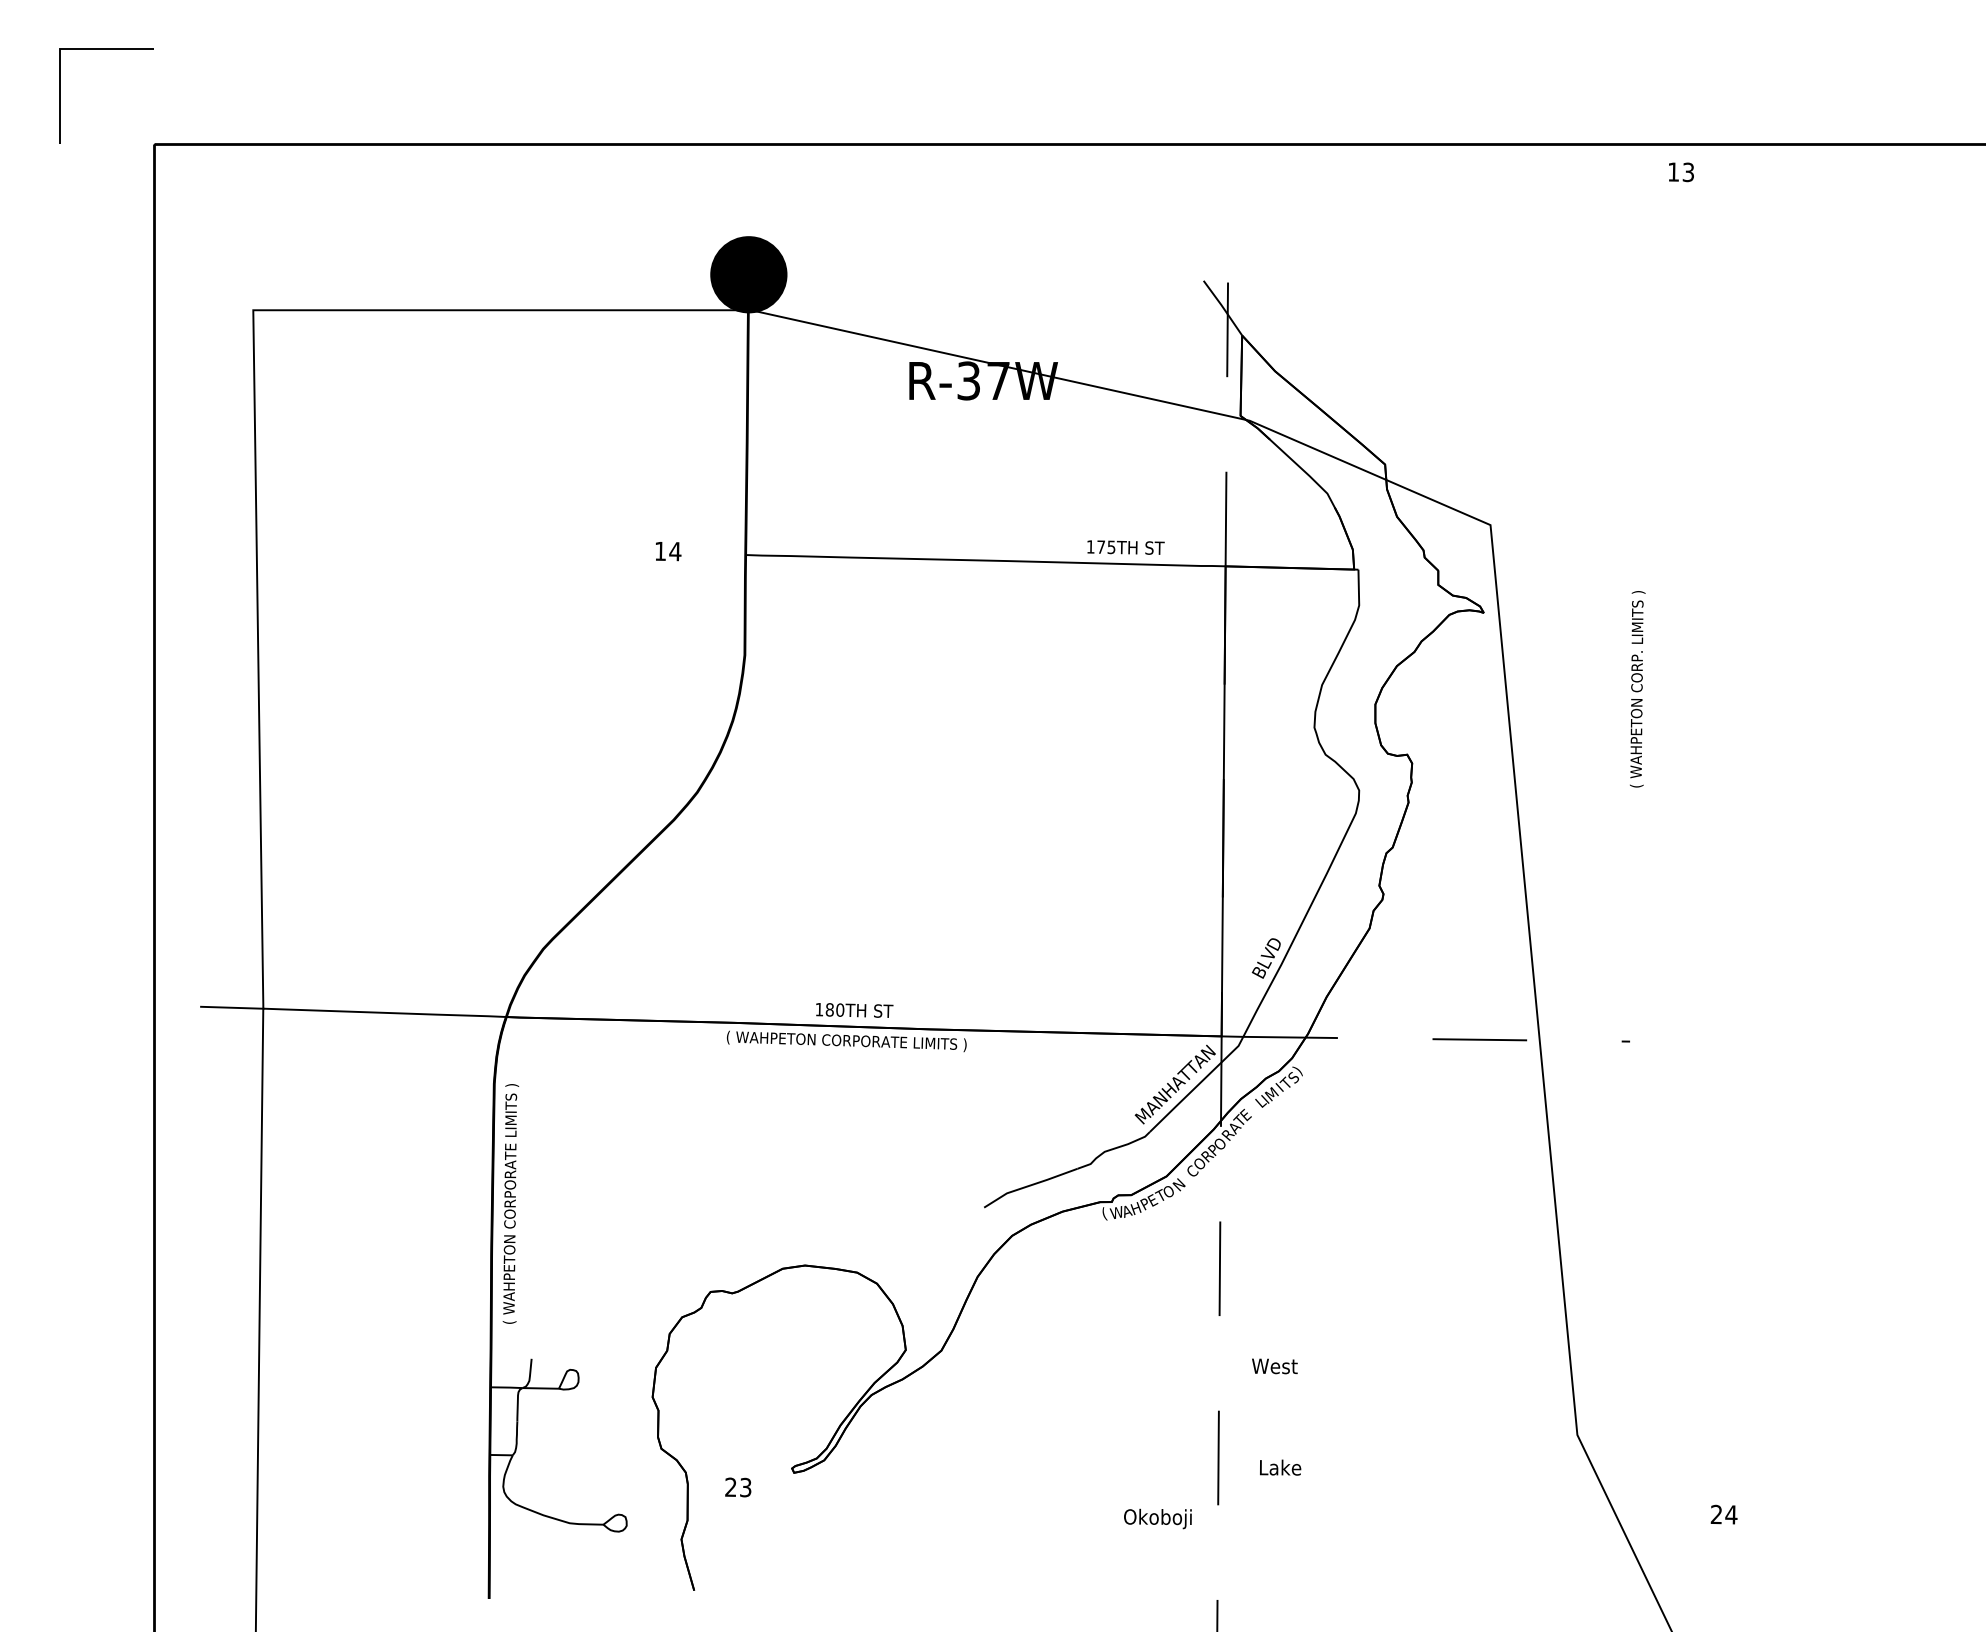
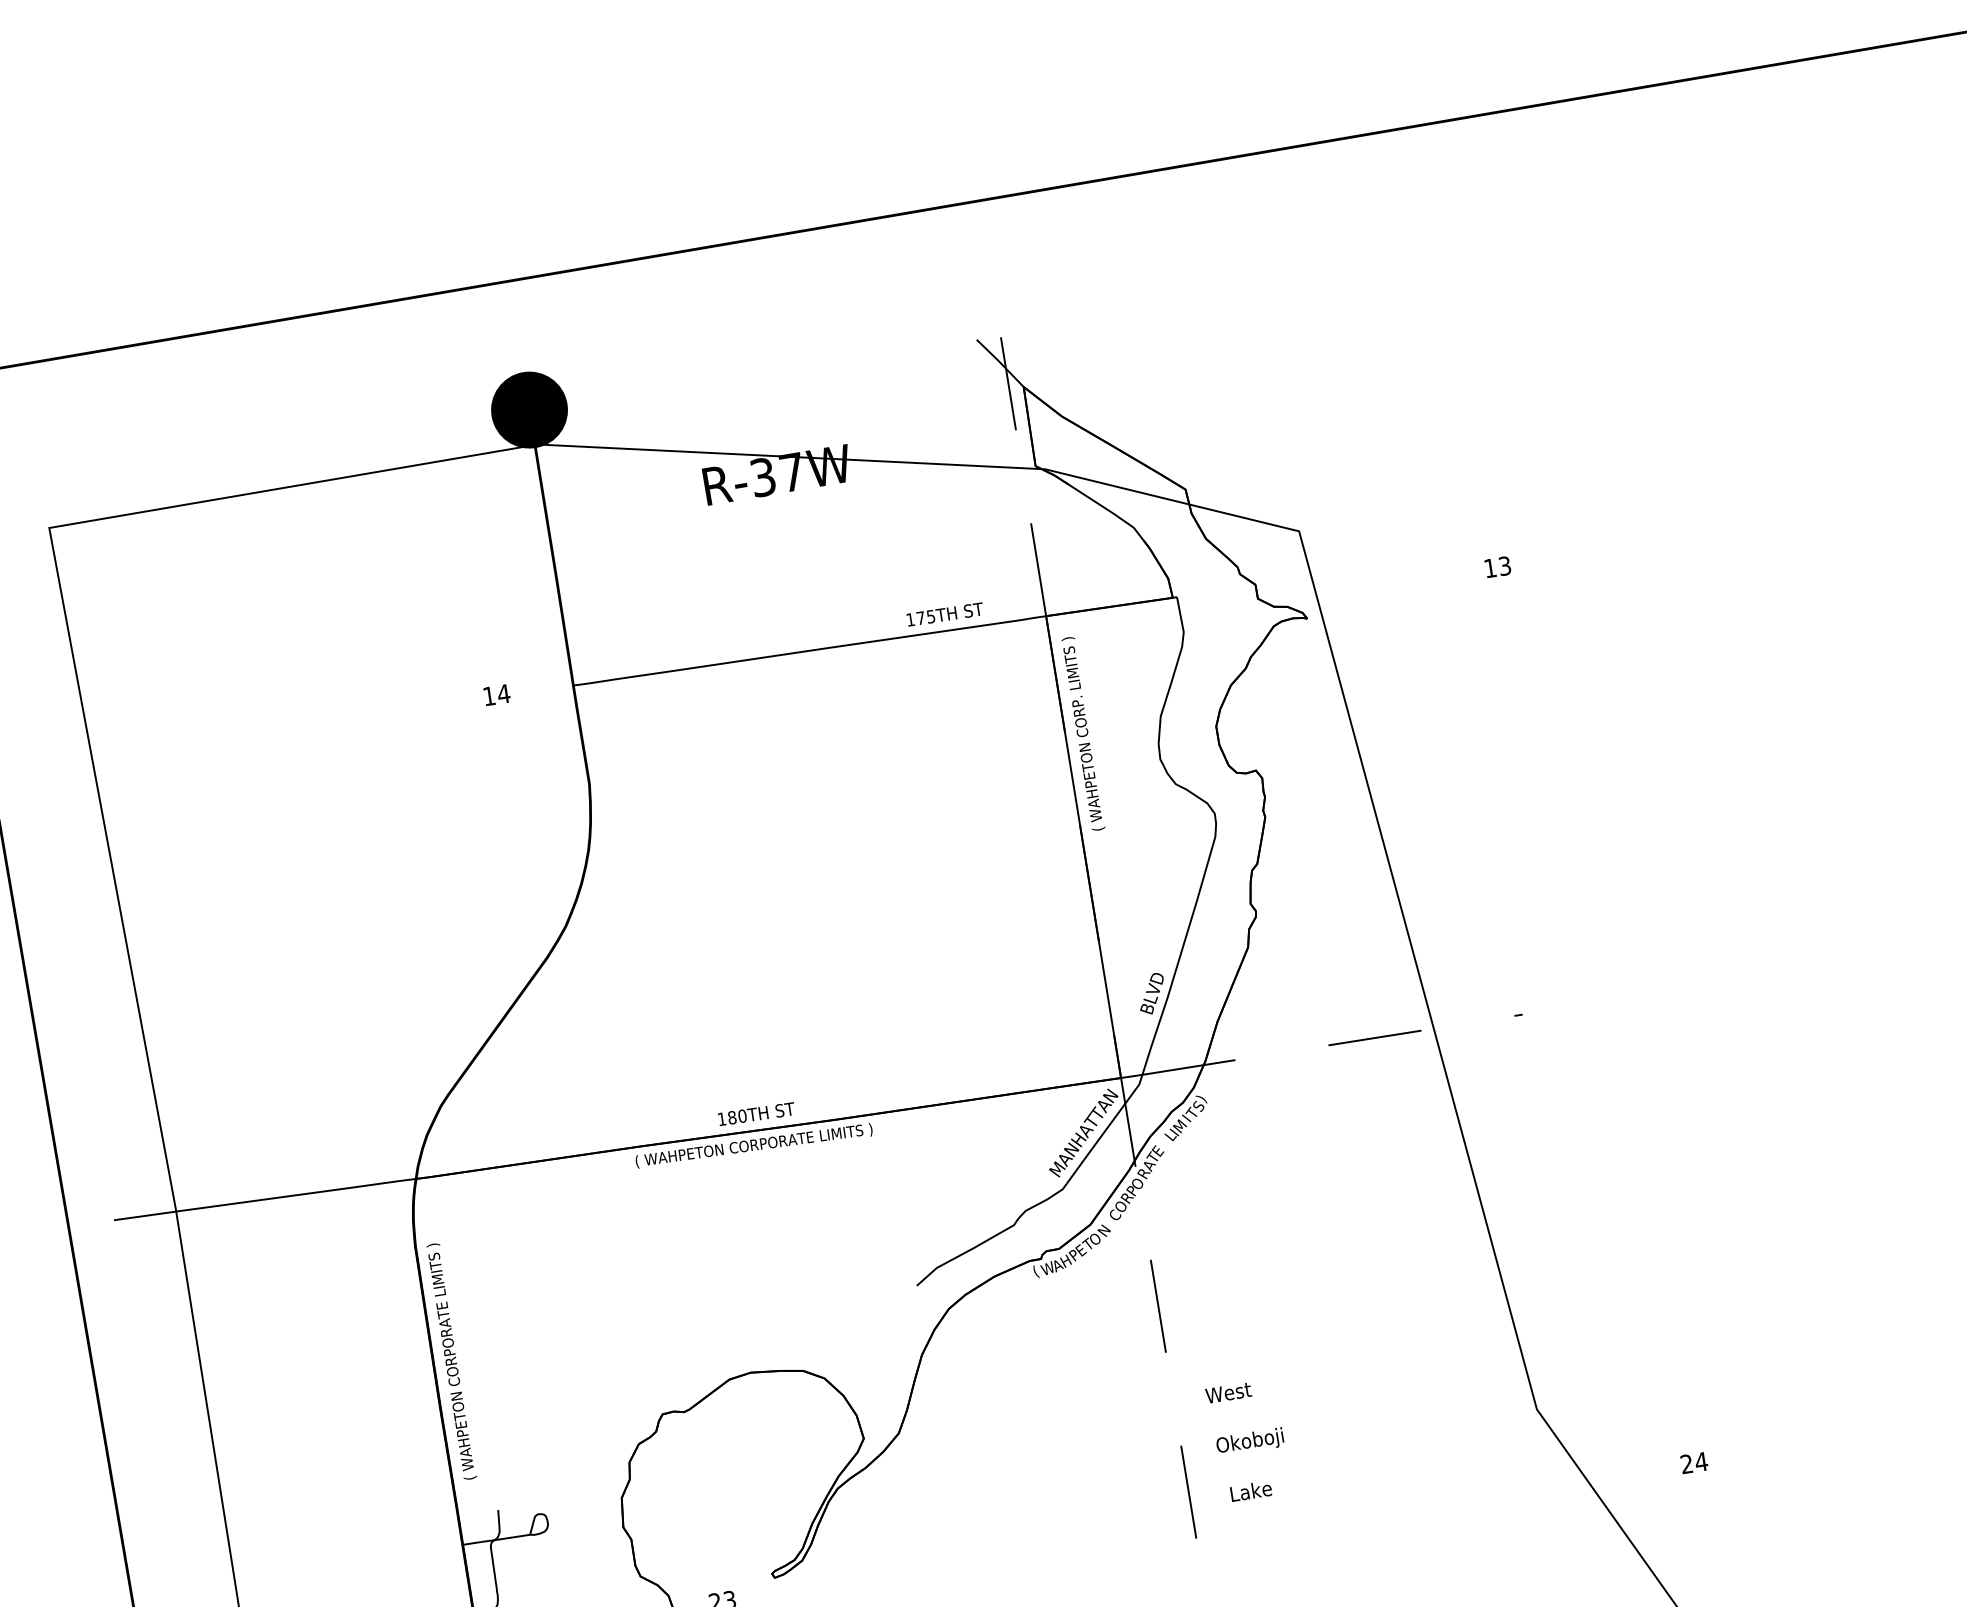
text: (1681, 172) -> (1498, 567), moved
text: (1637, 689) -> (1083, 734), moved
text: (1157, 1518) -> (1249, 1441), moved

